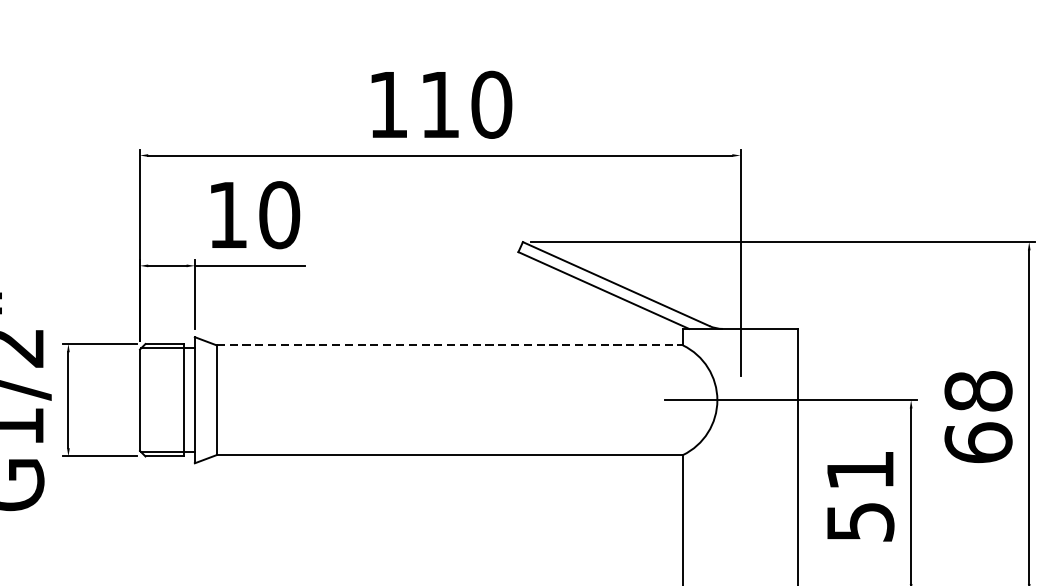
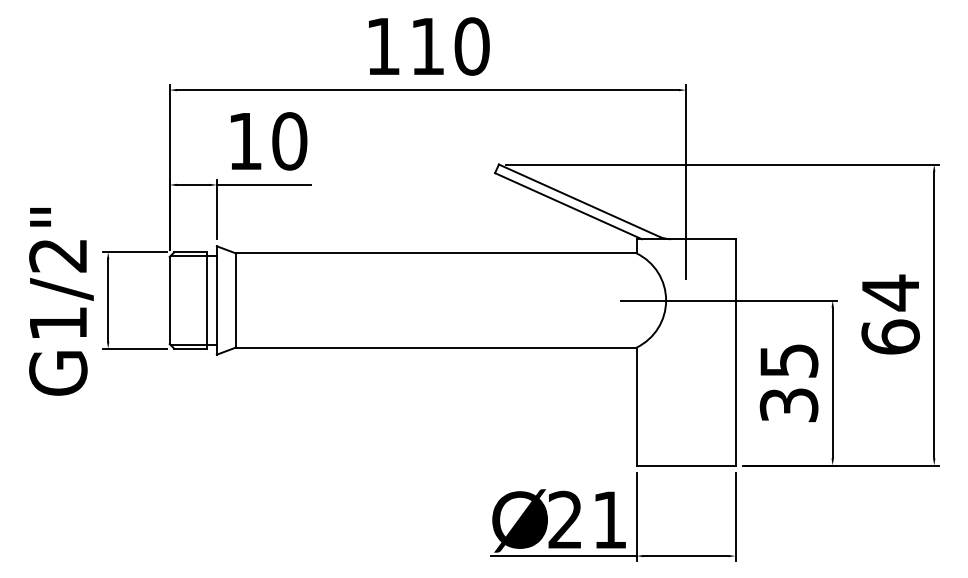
line: (450, 345) -> (436, 253), dashed -> solid
text: (978, 390) -> (890, 292), 68 -> 64
text: (859, 495) -> (788, 382), 51 -> 35

